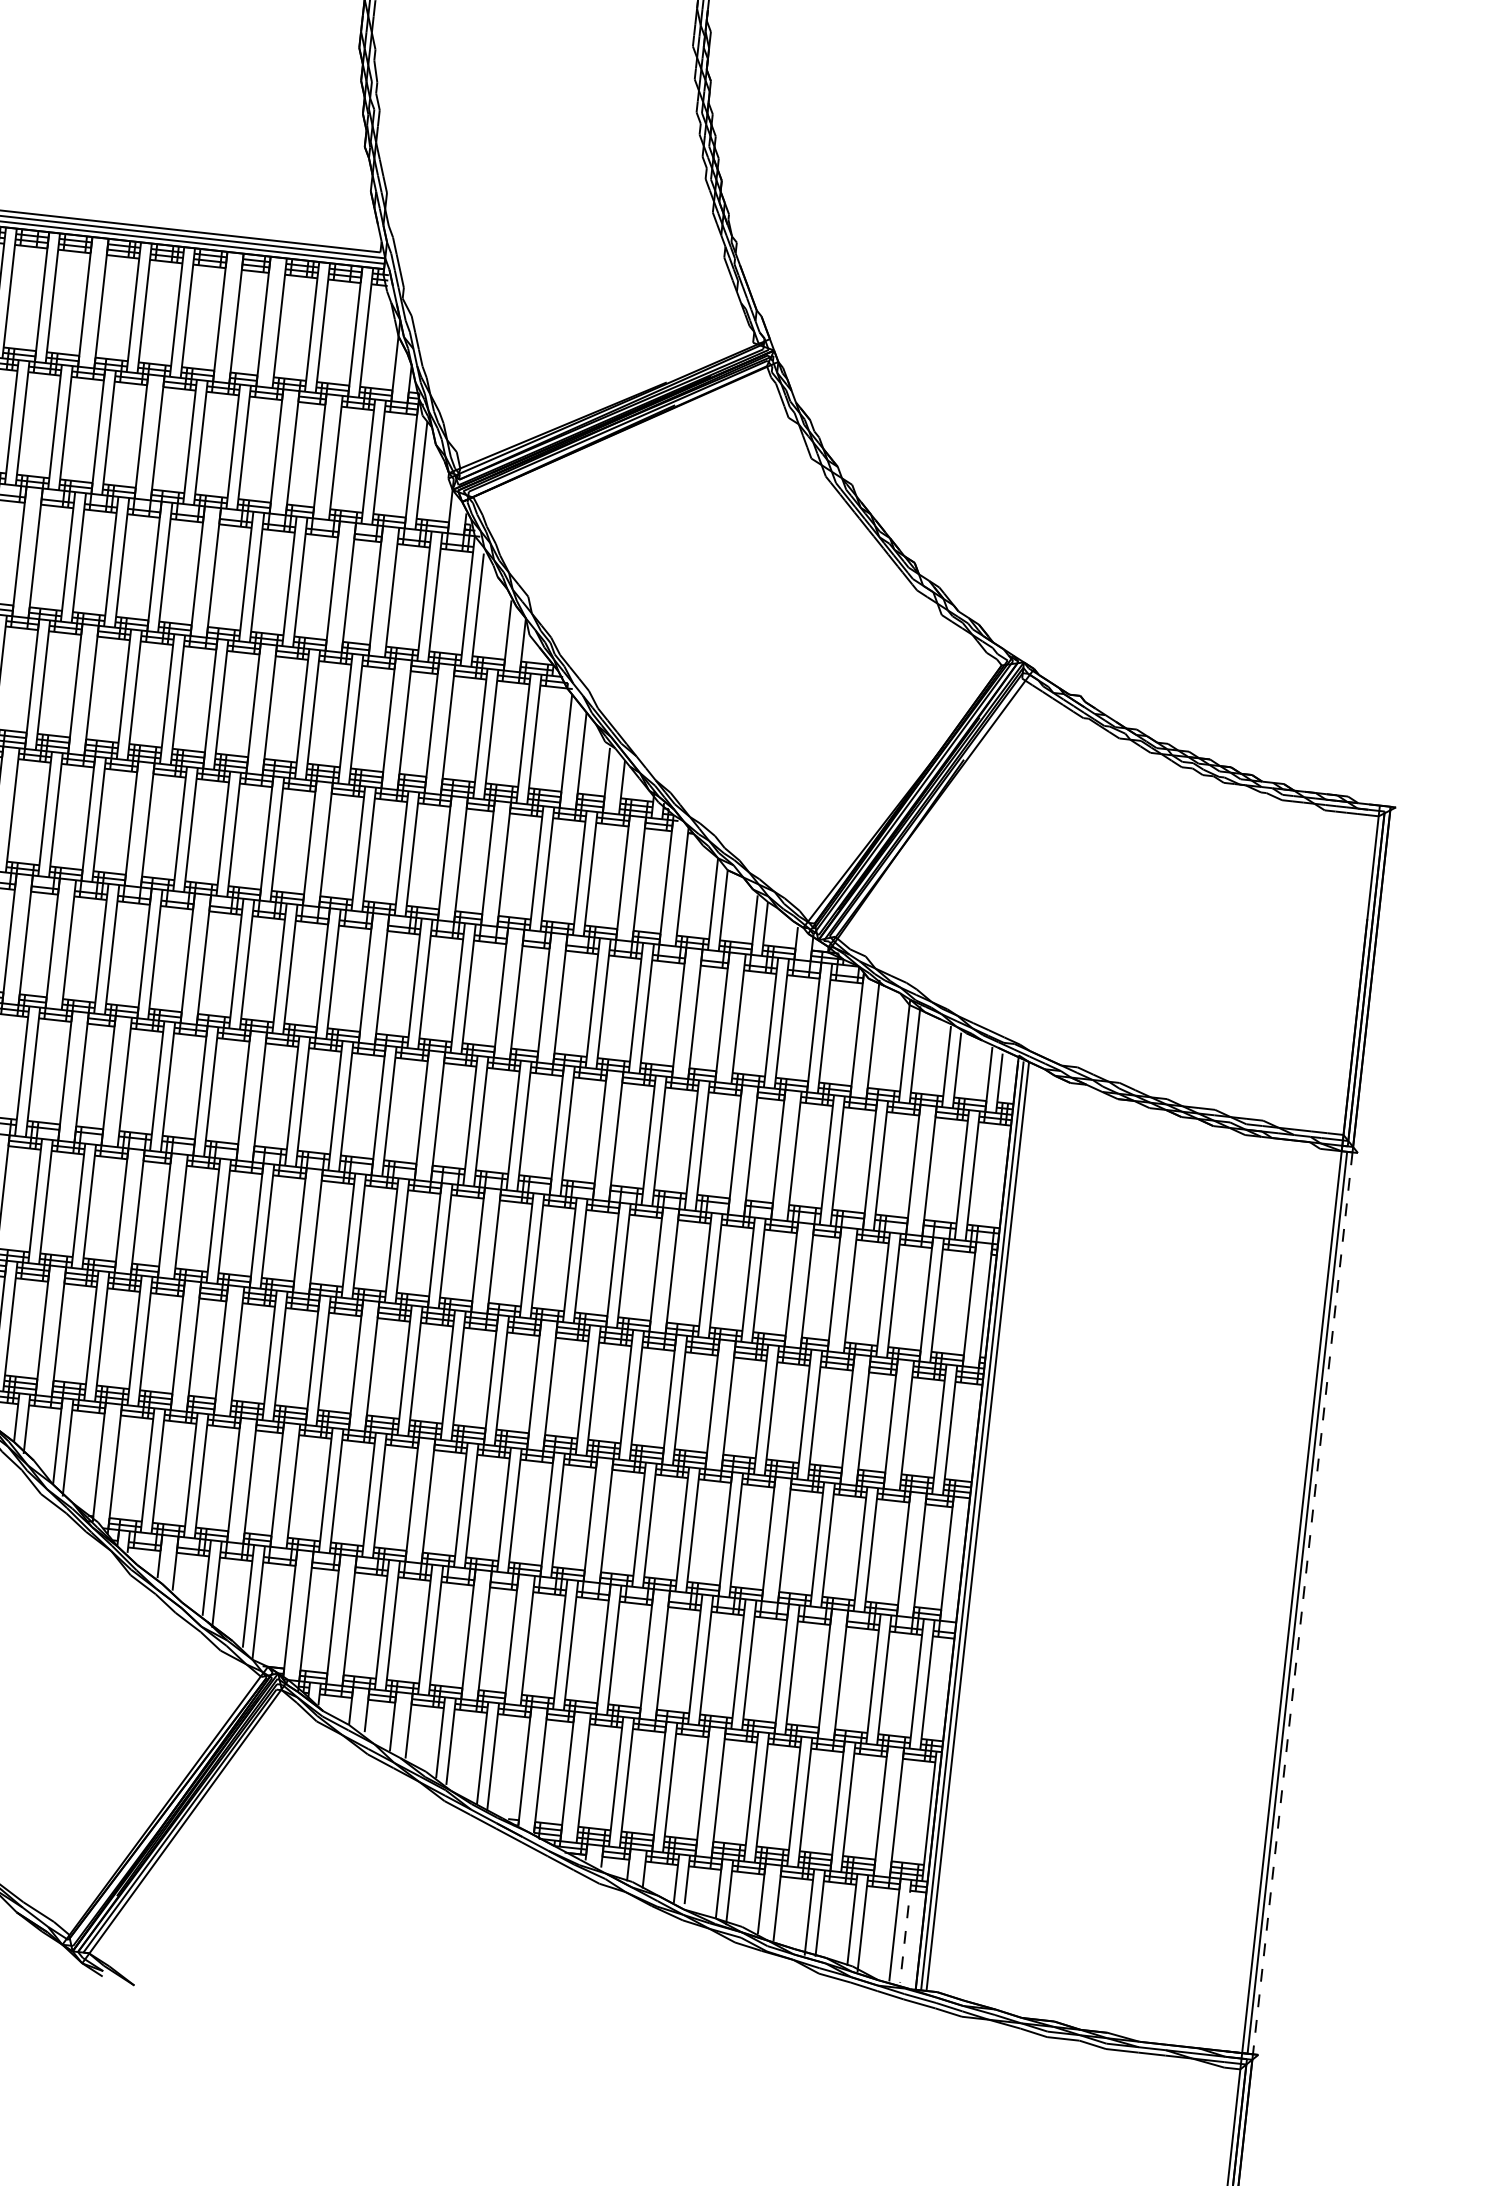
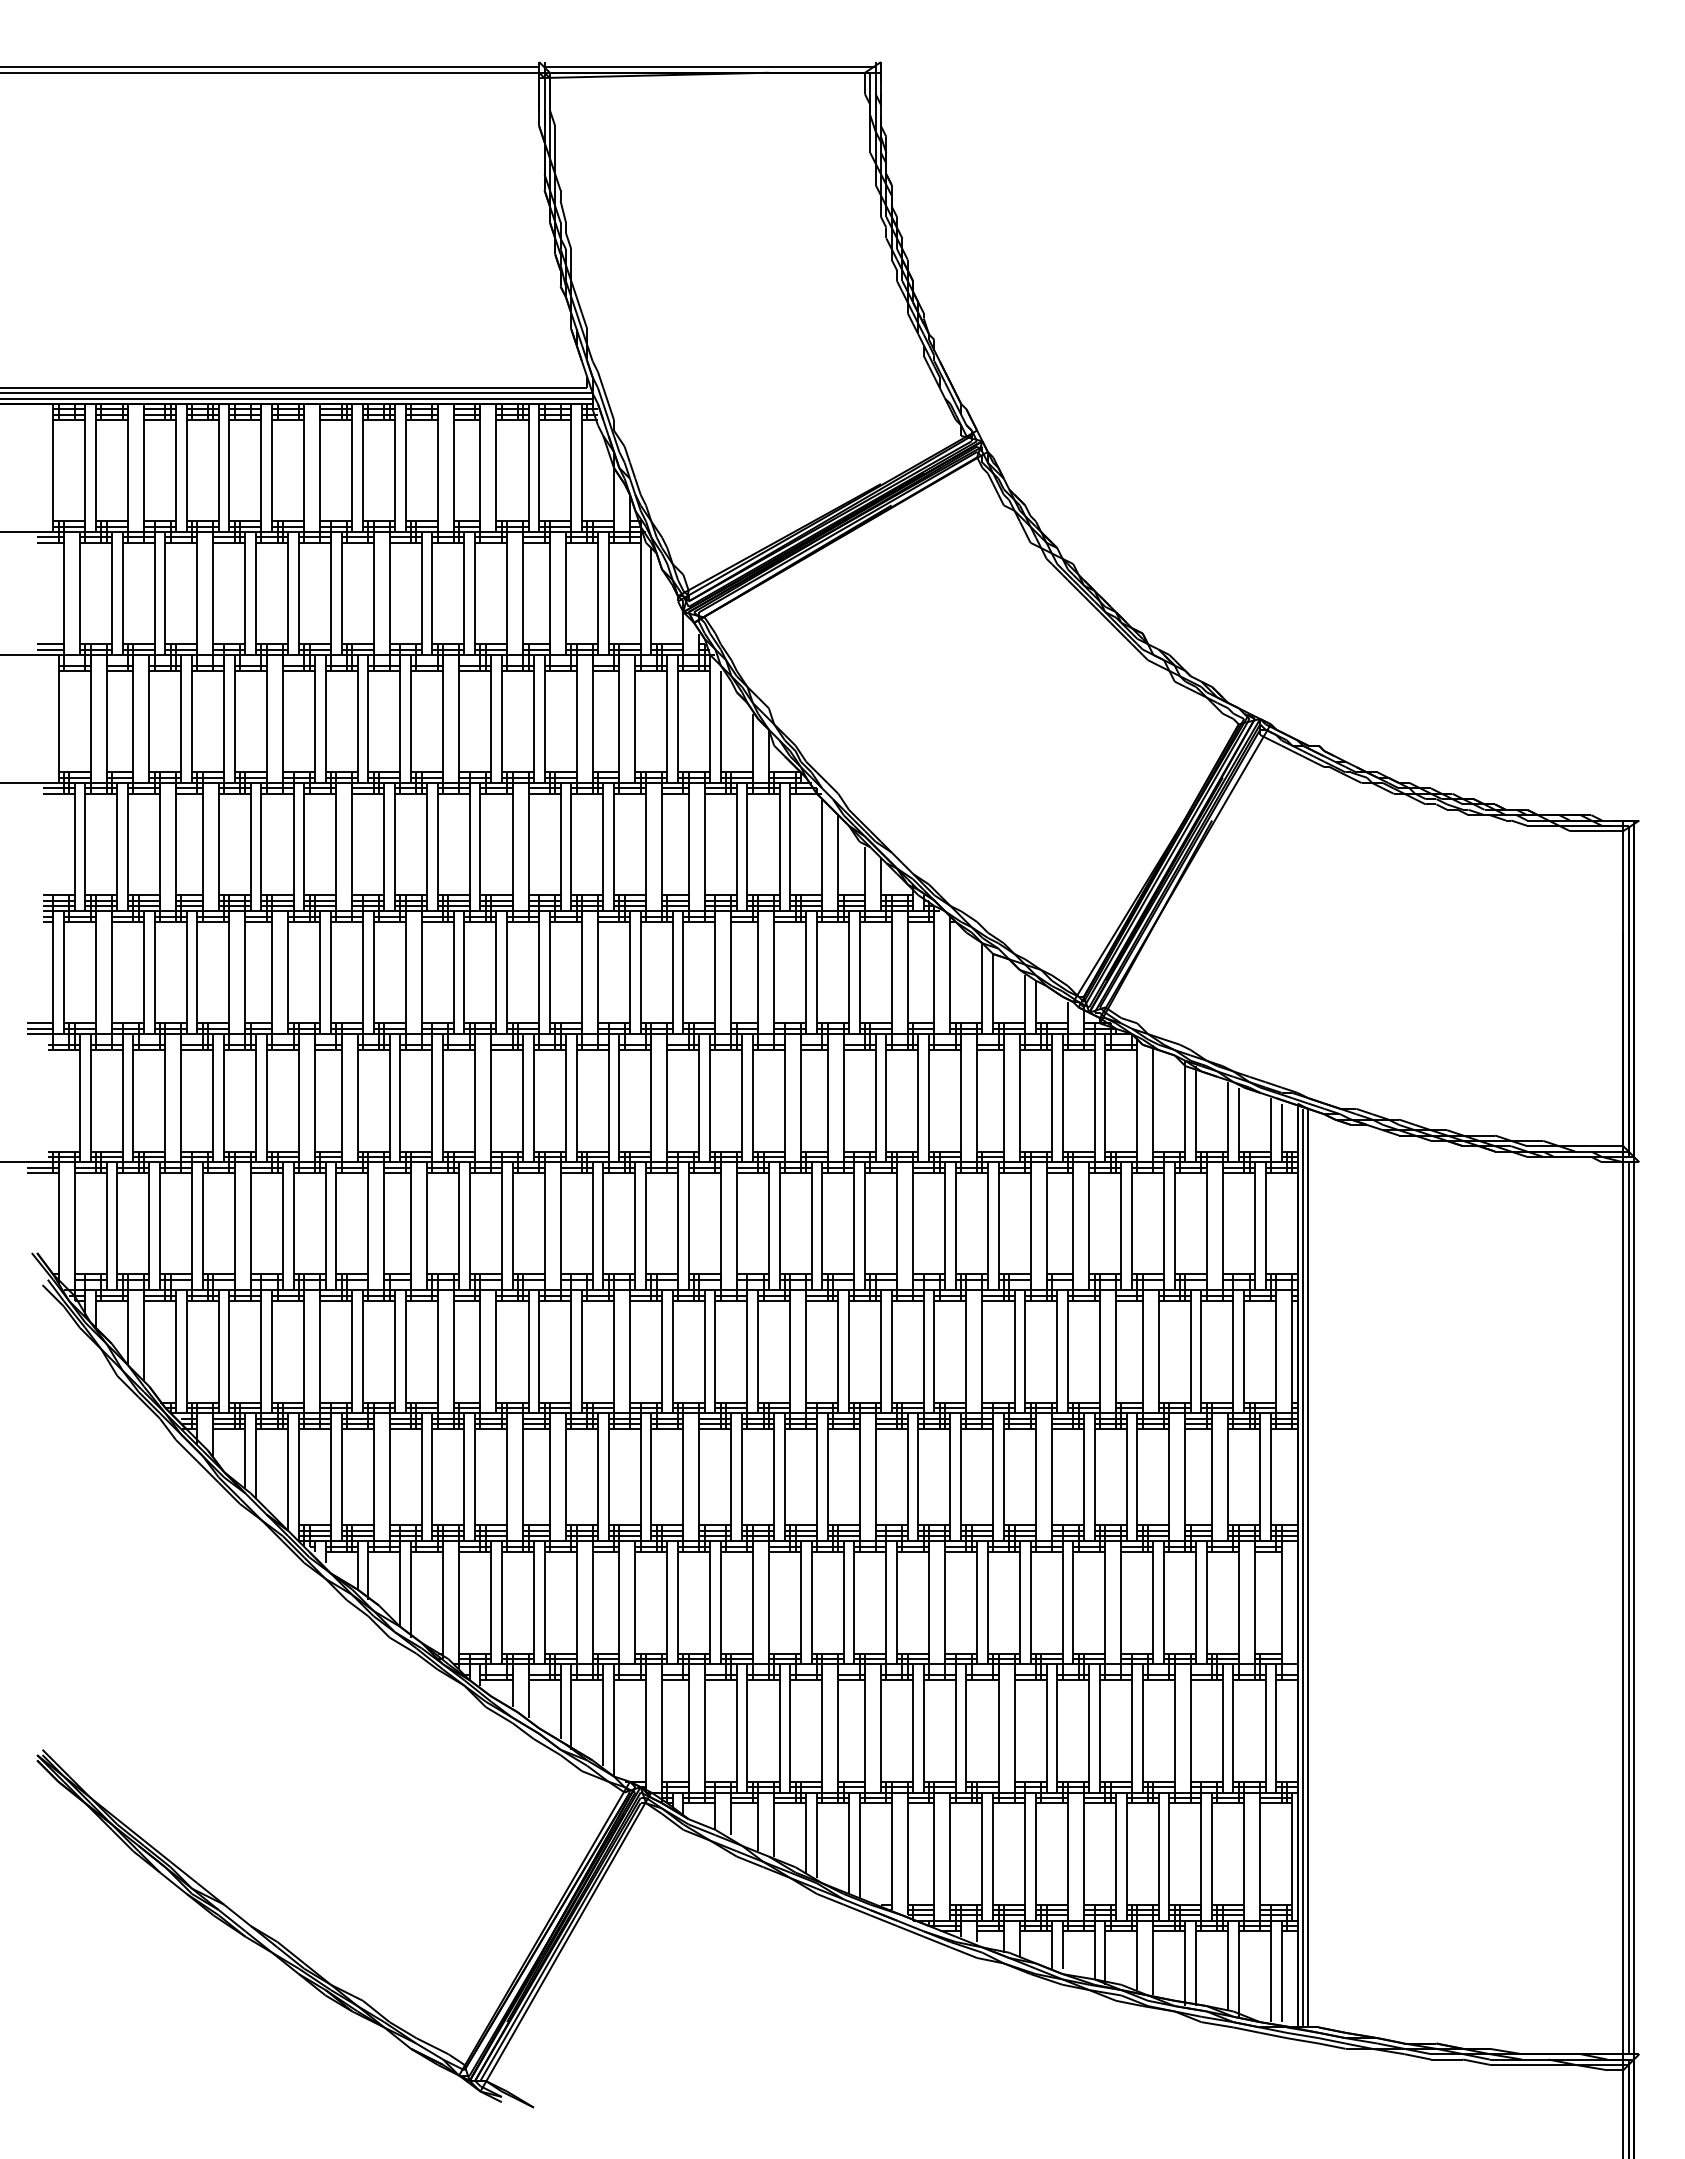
line: (1303, 1603) -> (1634, 1608), dashed -> solid
line: (905, 1931) -> (1281, 1971), dashed -> solid

